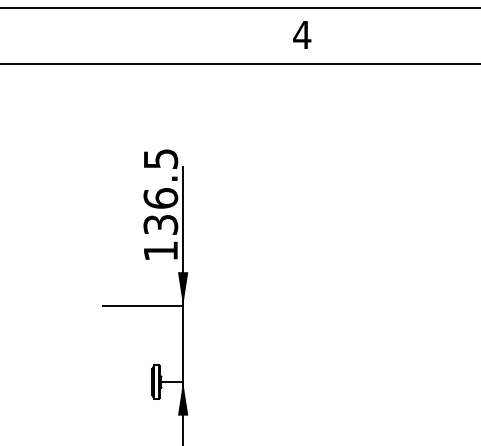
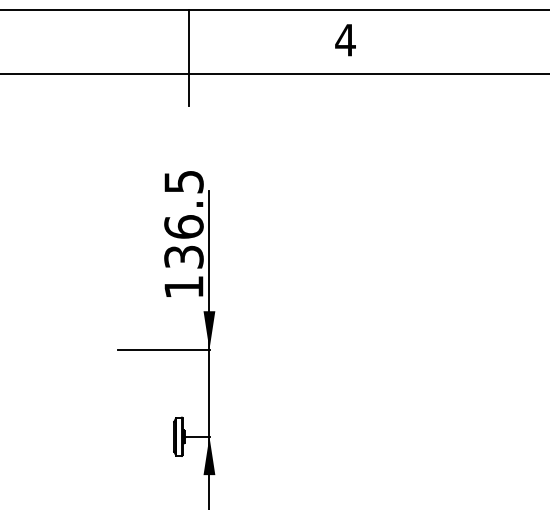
line: (164, 50) -> (188, 57), added

